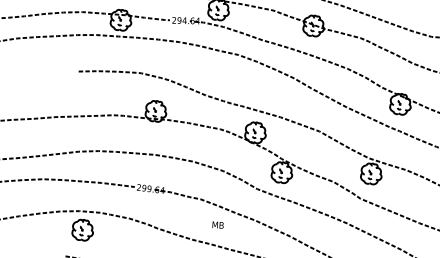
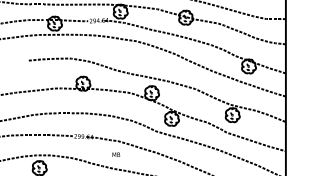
text: (218, 224) -> (116, 154), moved

